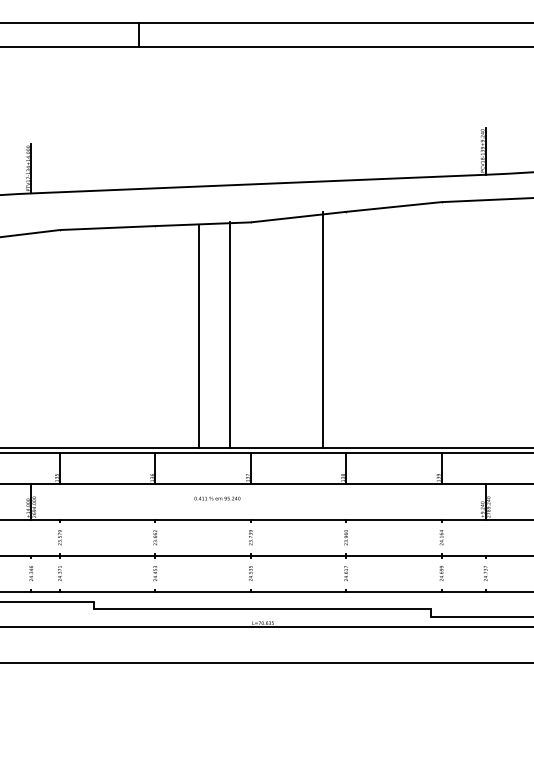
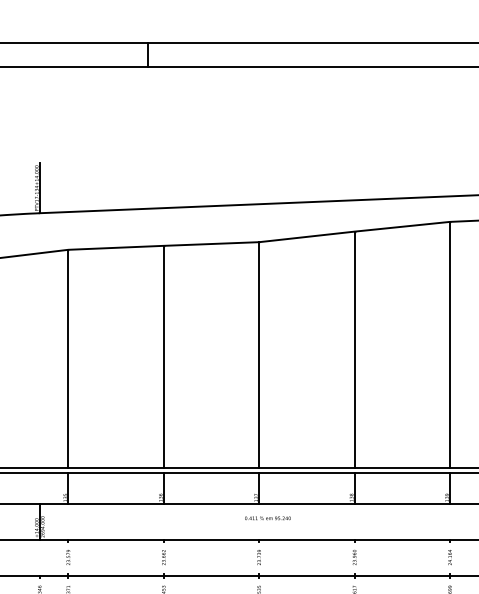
line: (441, 325) -> (449, 345), added
line: (323, 329) -> (354, 349), moved
line: (229, 335) -> (258, 355), moved
line: (199, 337) -> (163, 357), moved
line: (59, 339) -> (67, 359), added
text: (217, 498) -> (267, 518), moved

